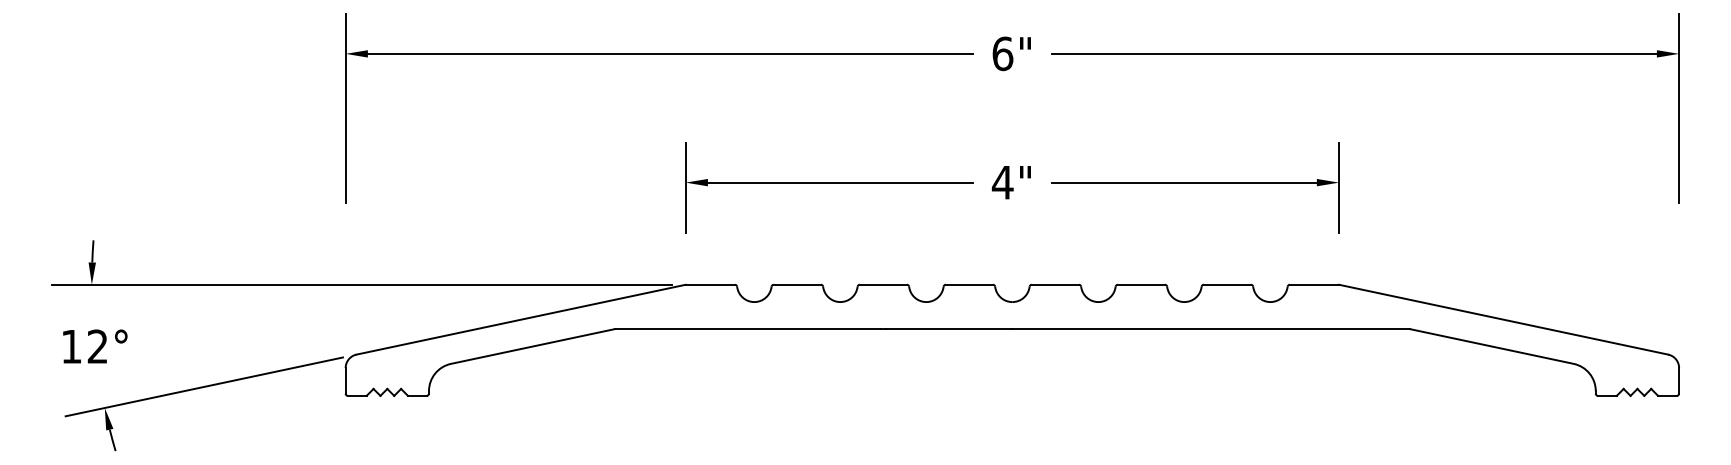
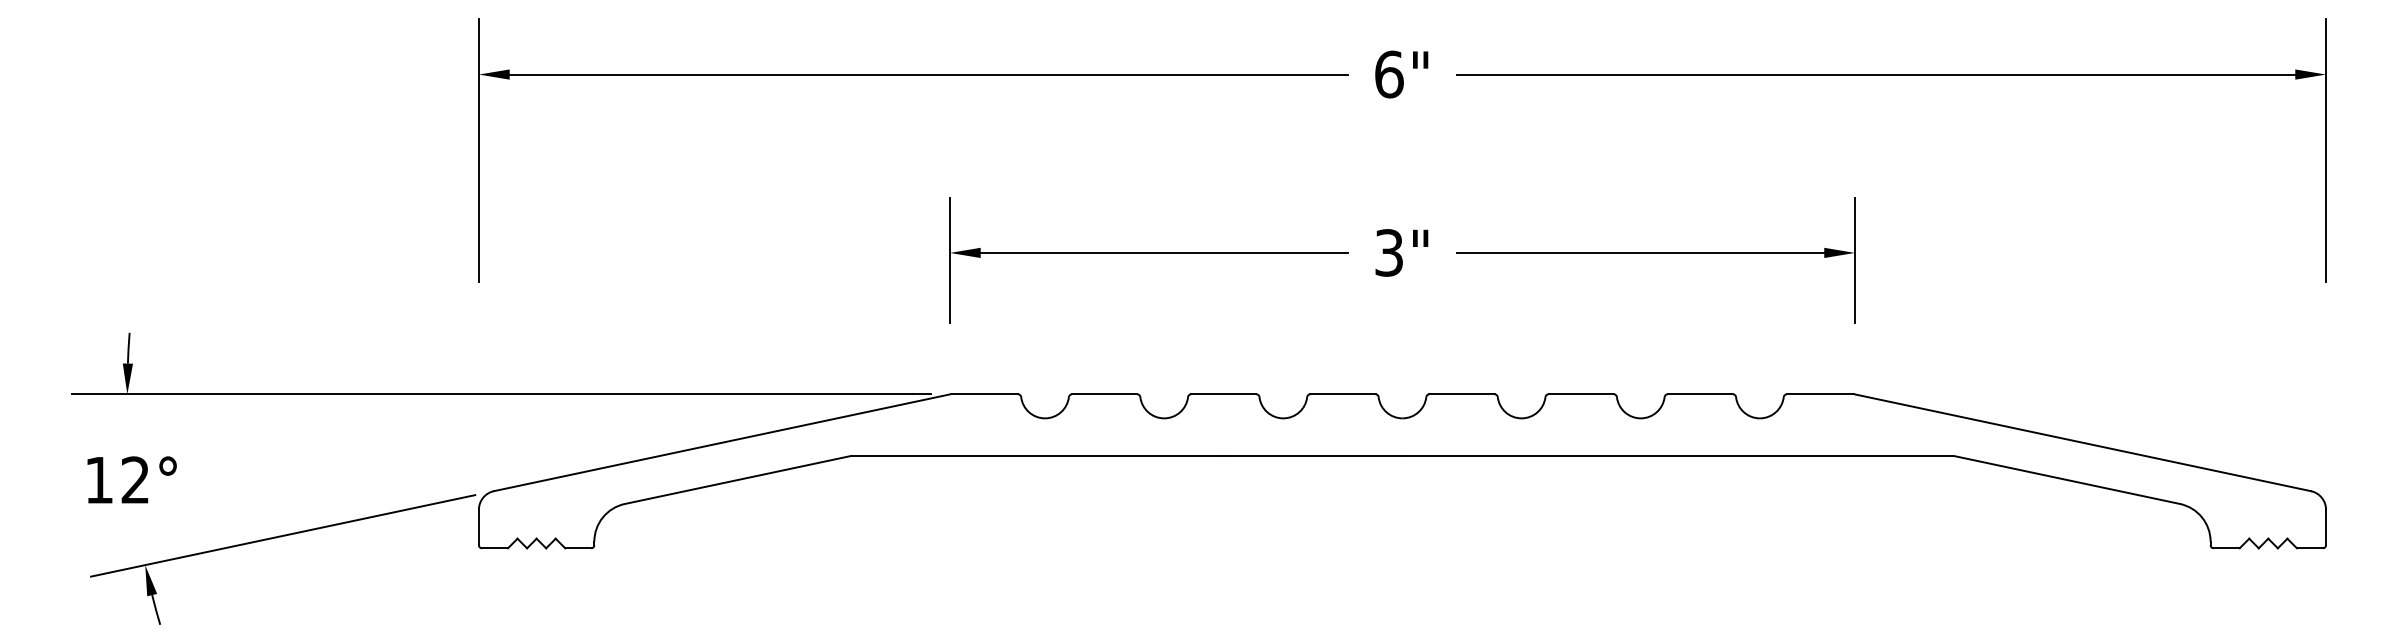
text: (1003, 182) -> (1389, 252), 4" -> 3"

